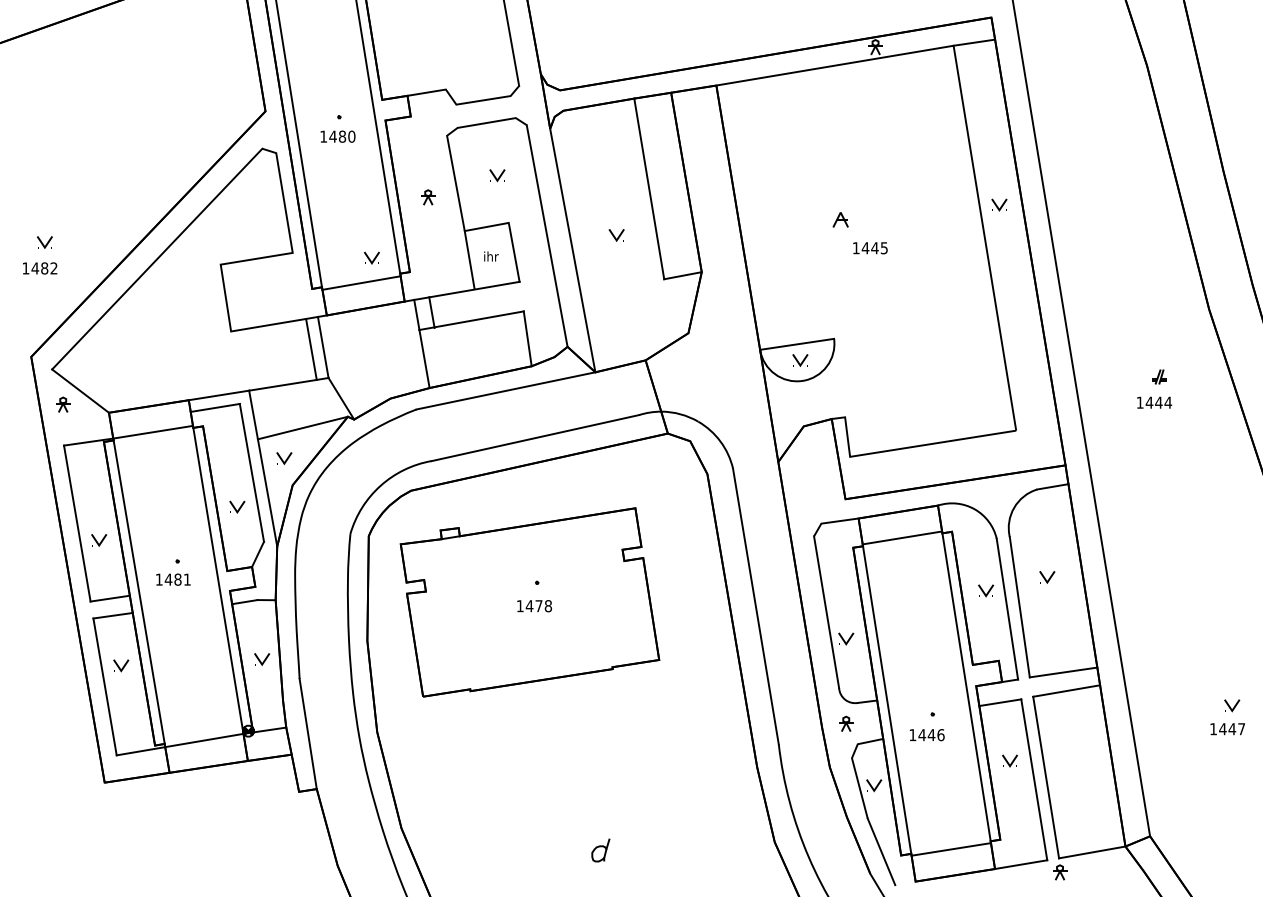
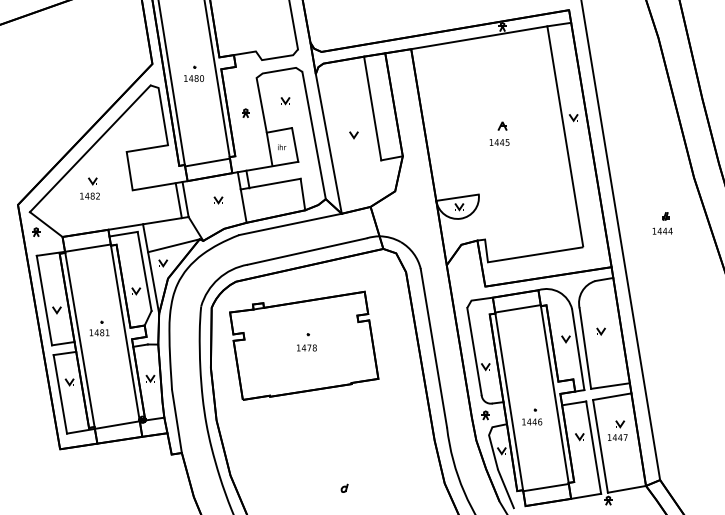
part: (840, 218) -> (502, 125), moved
part: (39, 255) -> (89, 188), moved
part: (371, 258) -> (218, 200), moved
part: (1227, 716) -> (617, 430), moved
part: (600, 849) -> (344, 487), size x0.62

